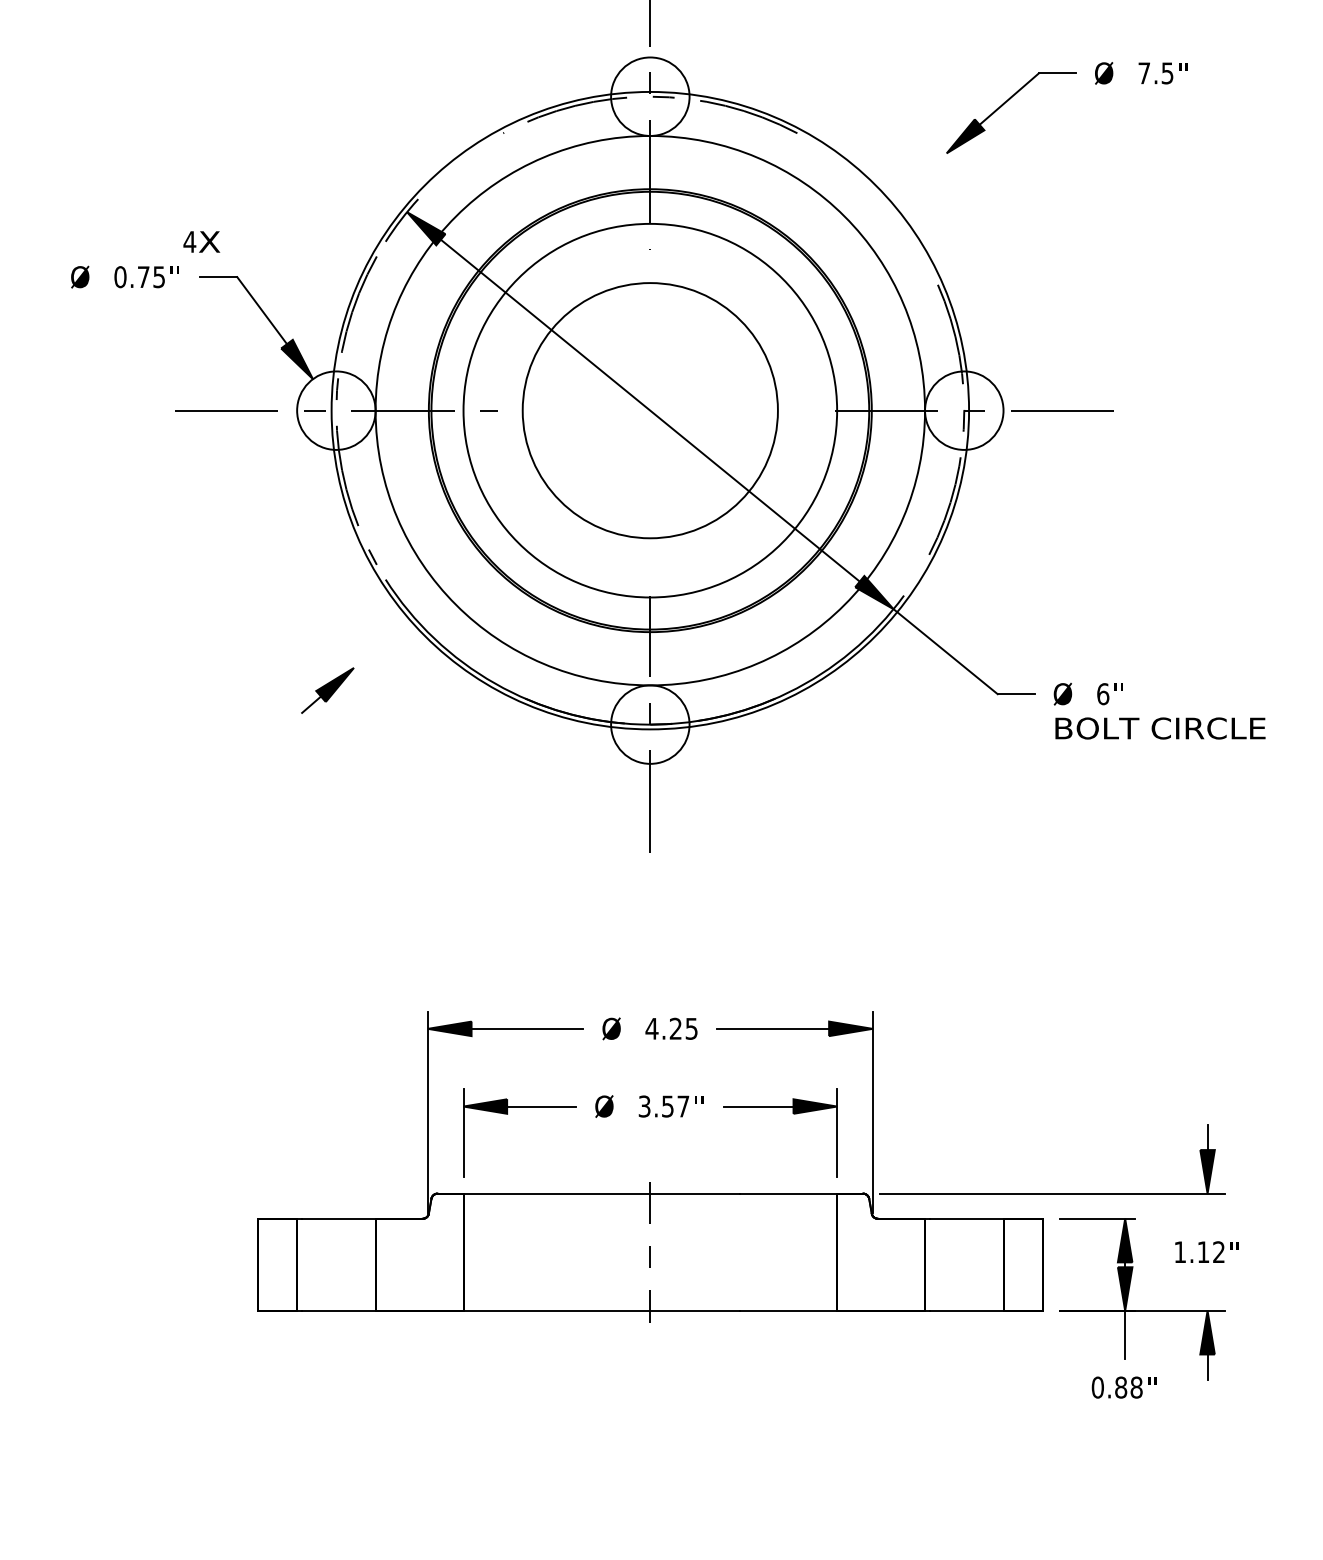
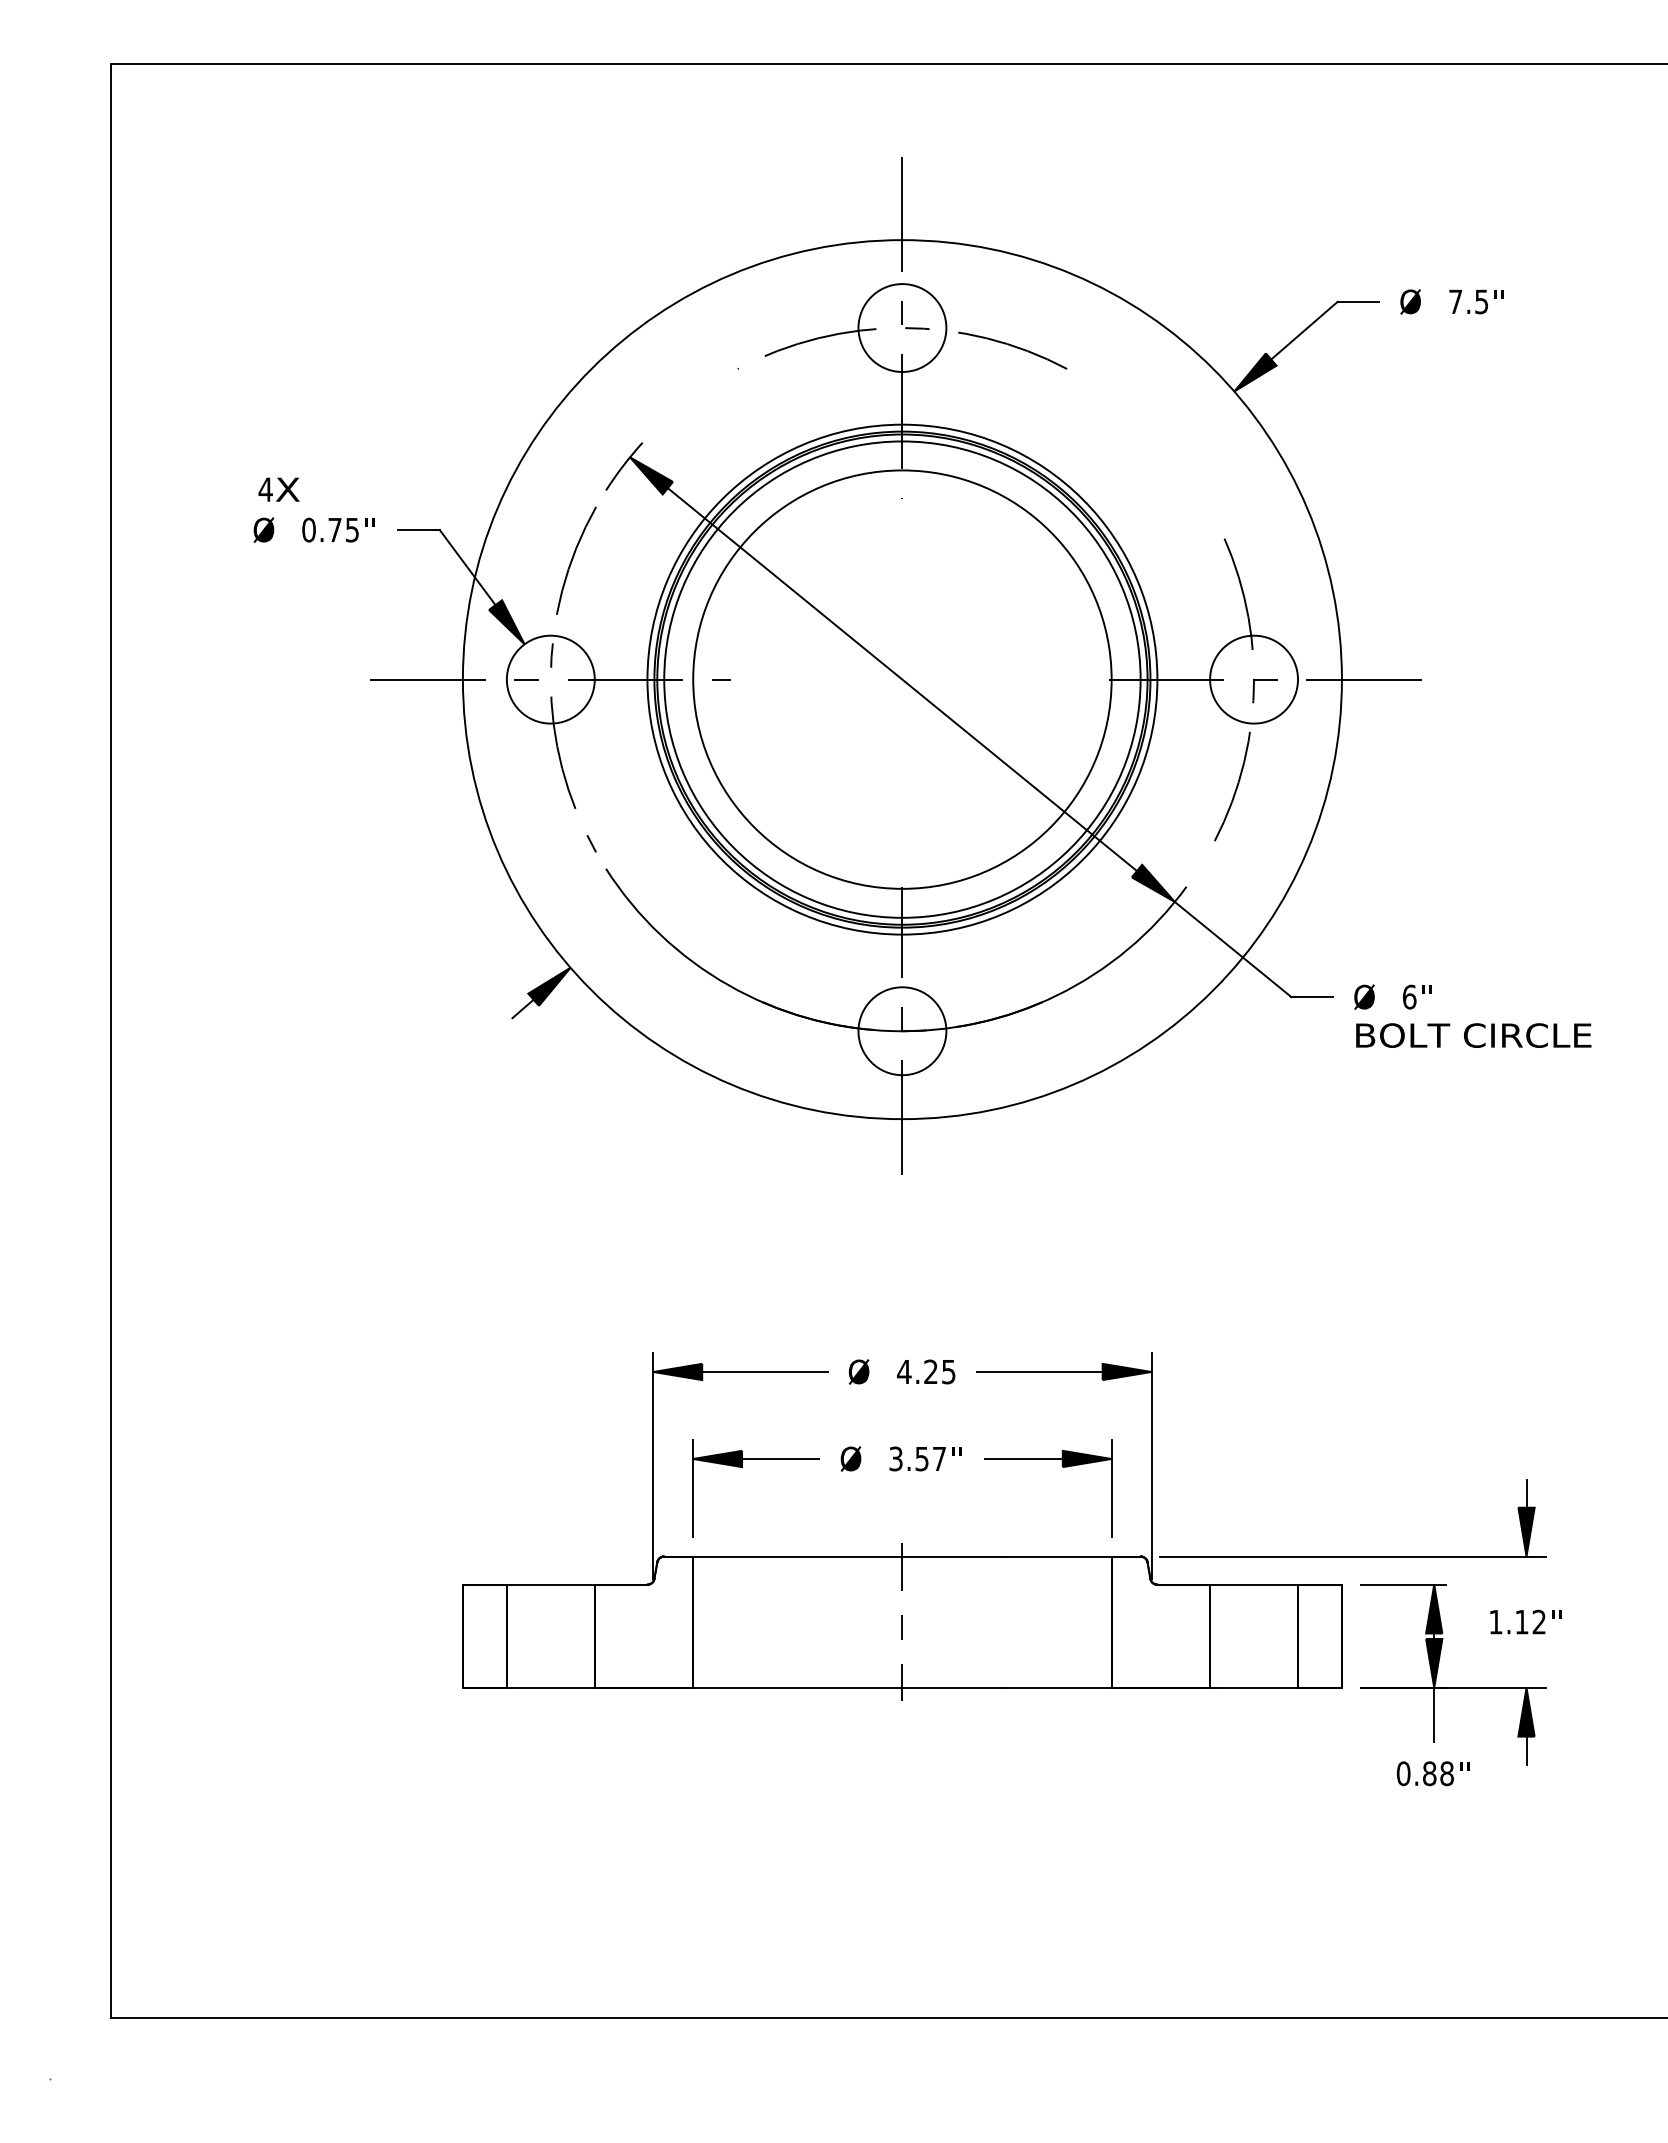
text: (201, 241) -> (278, 489), moved
circle: (649, 410) -> (901, 679), size x1.43
circle: (650, 410) -> (902, 679), size x0.71
circle: (650, 410) -> (902, 679), size x1.67

